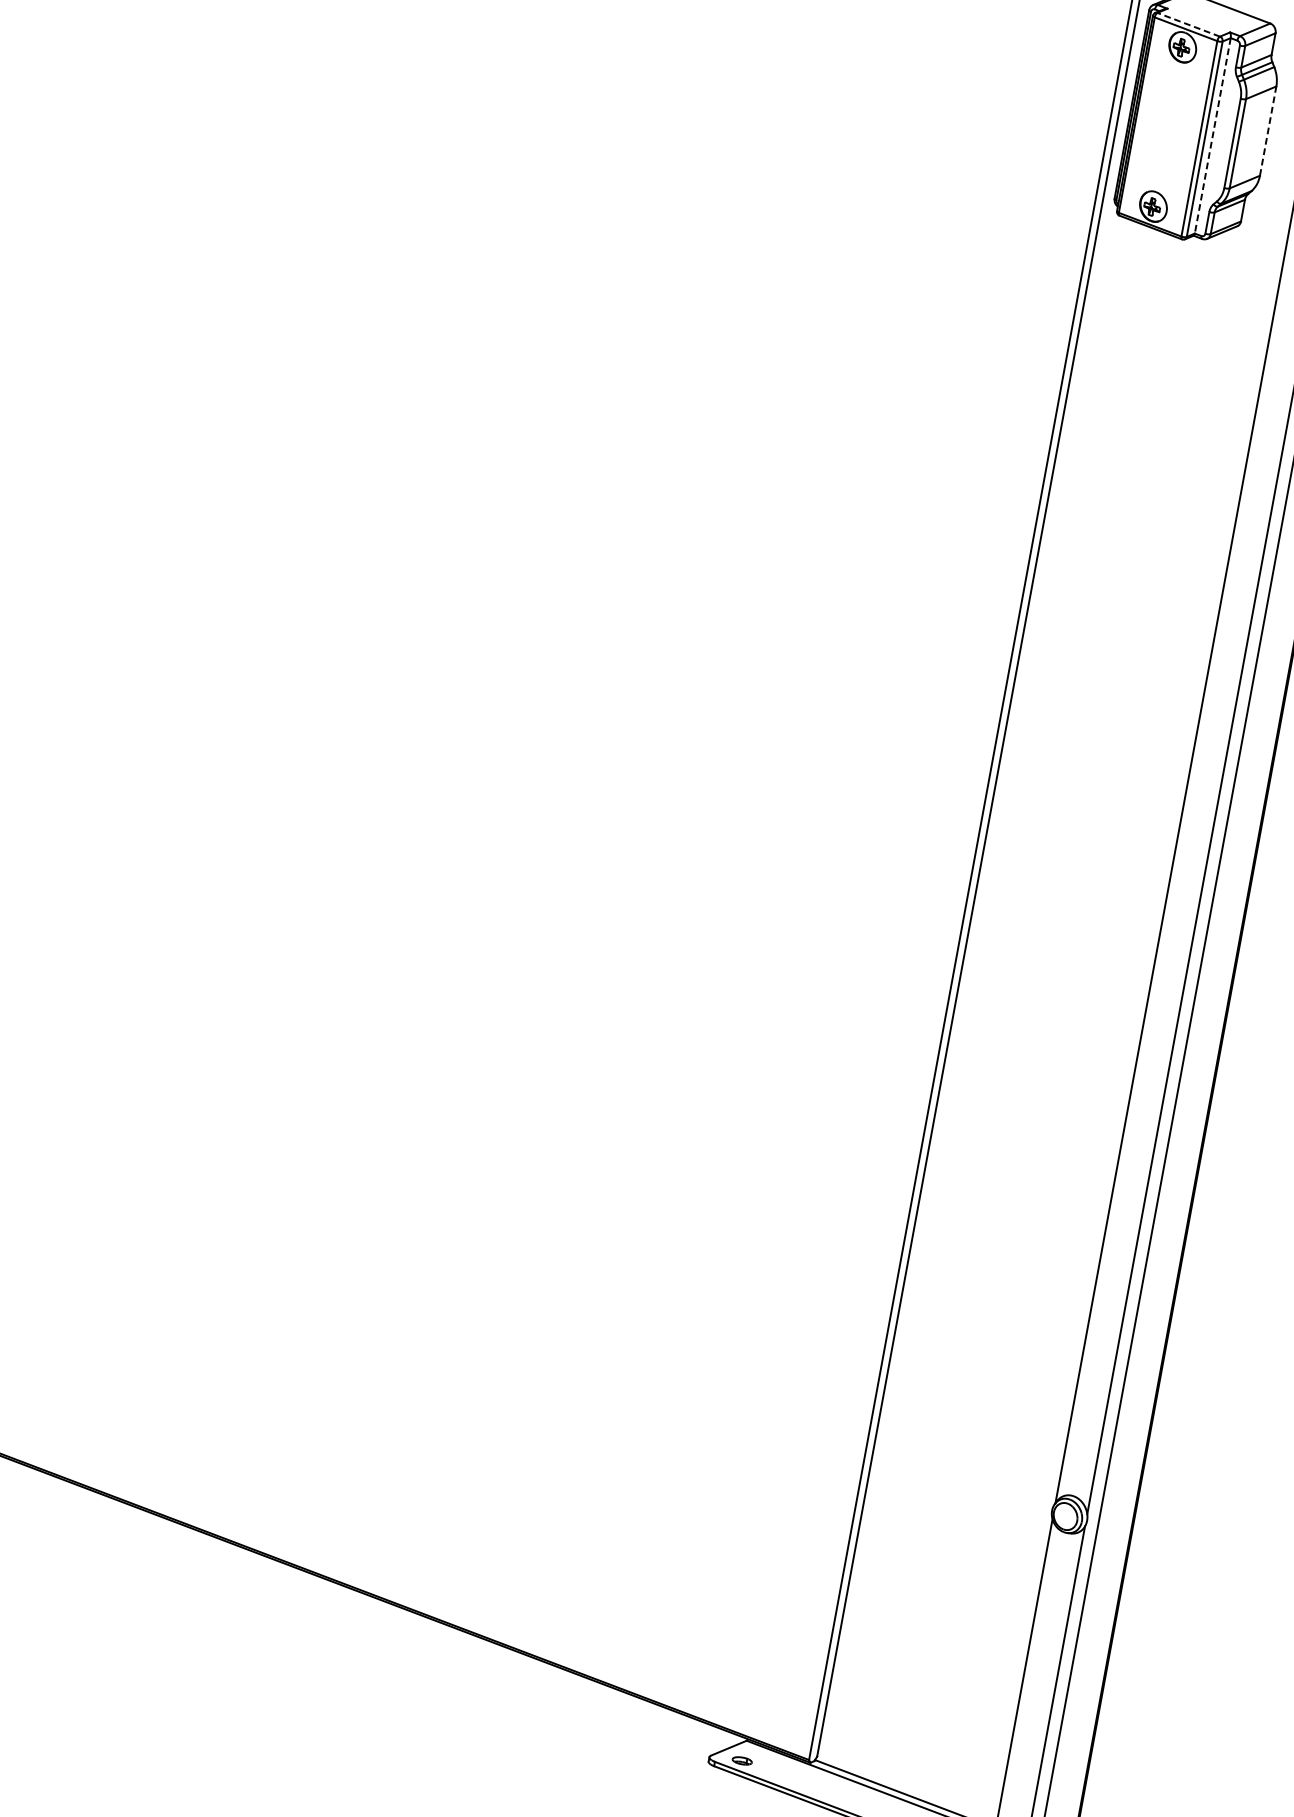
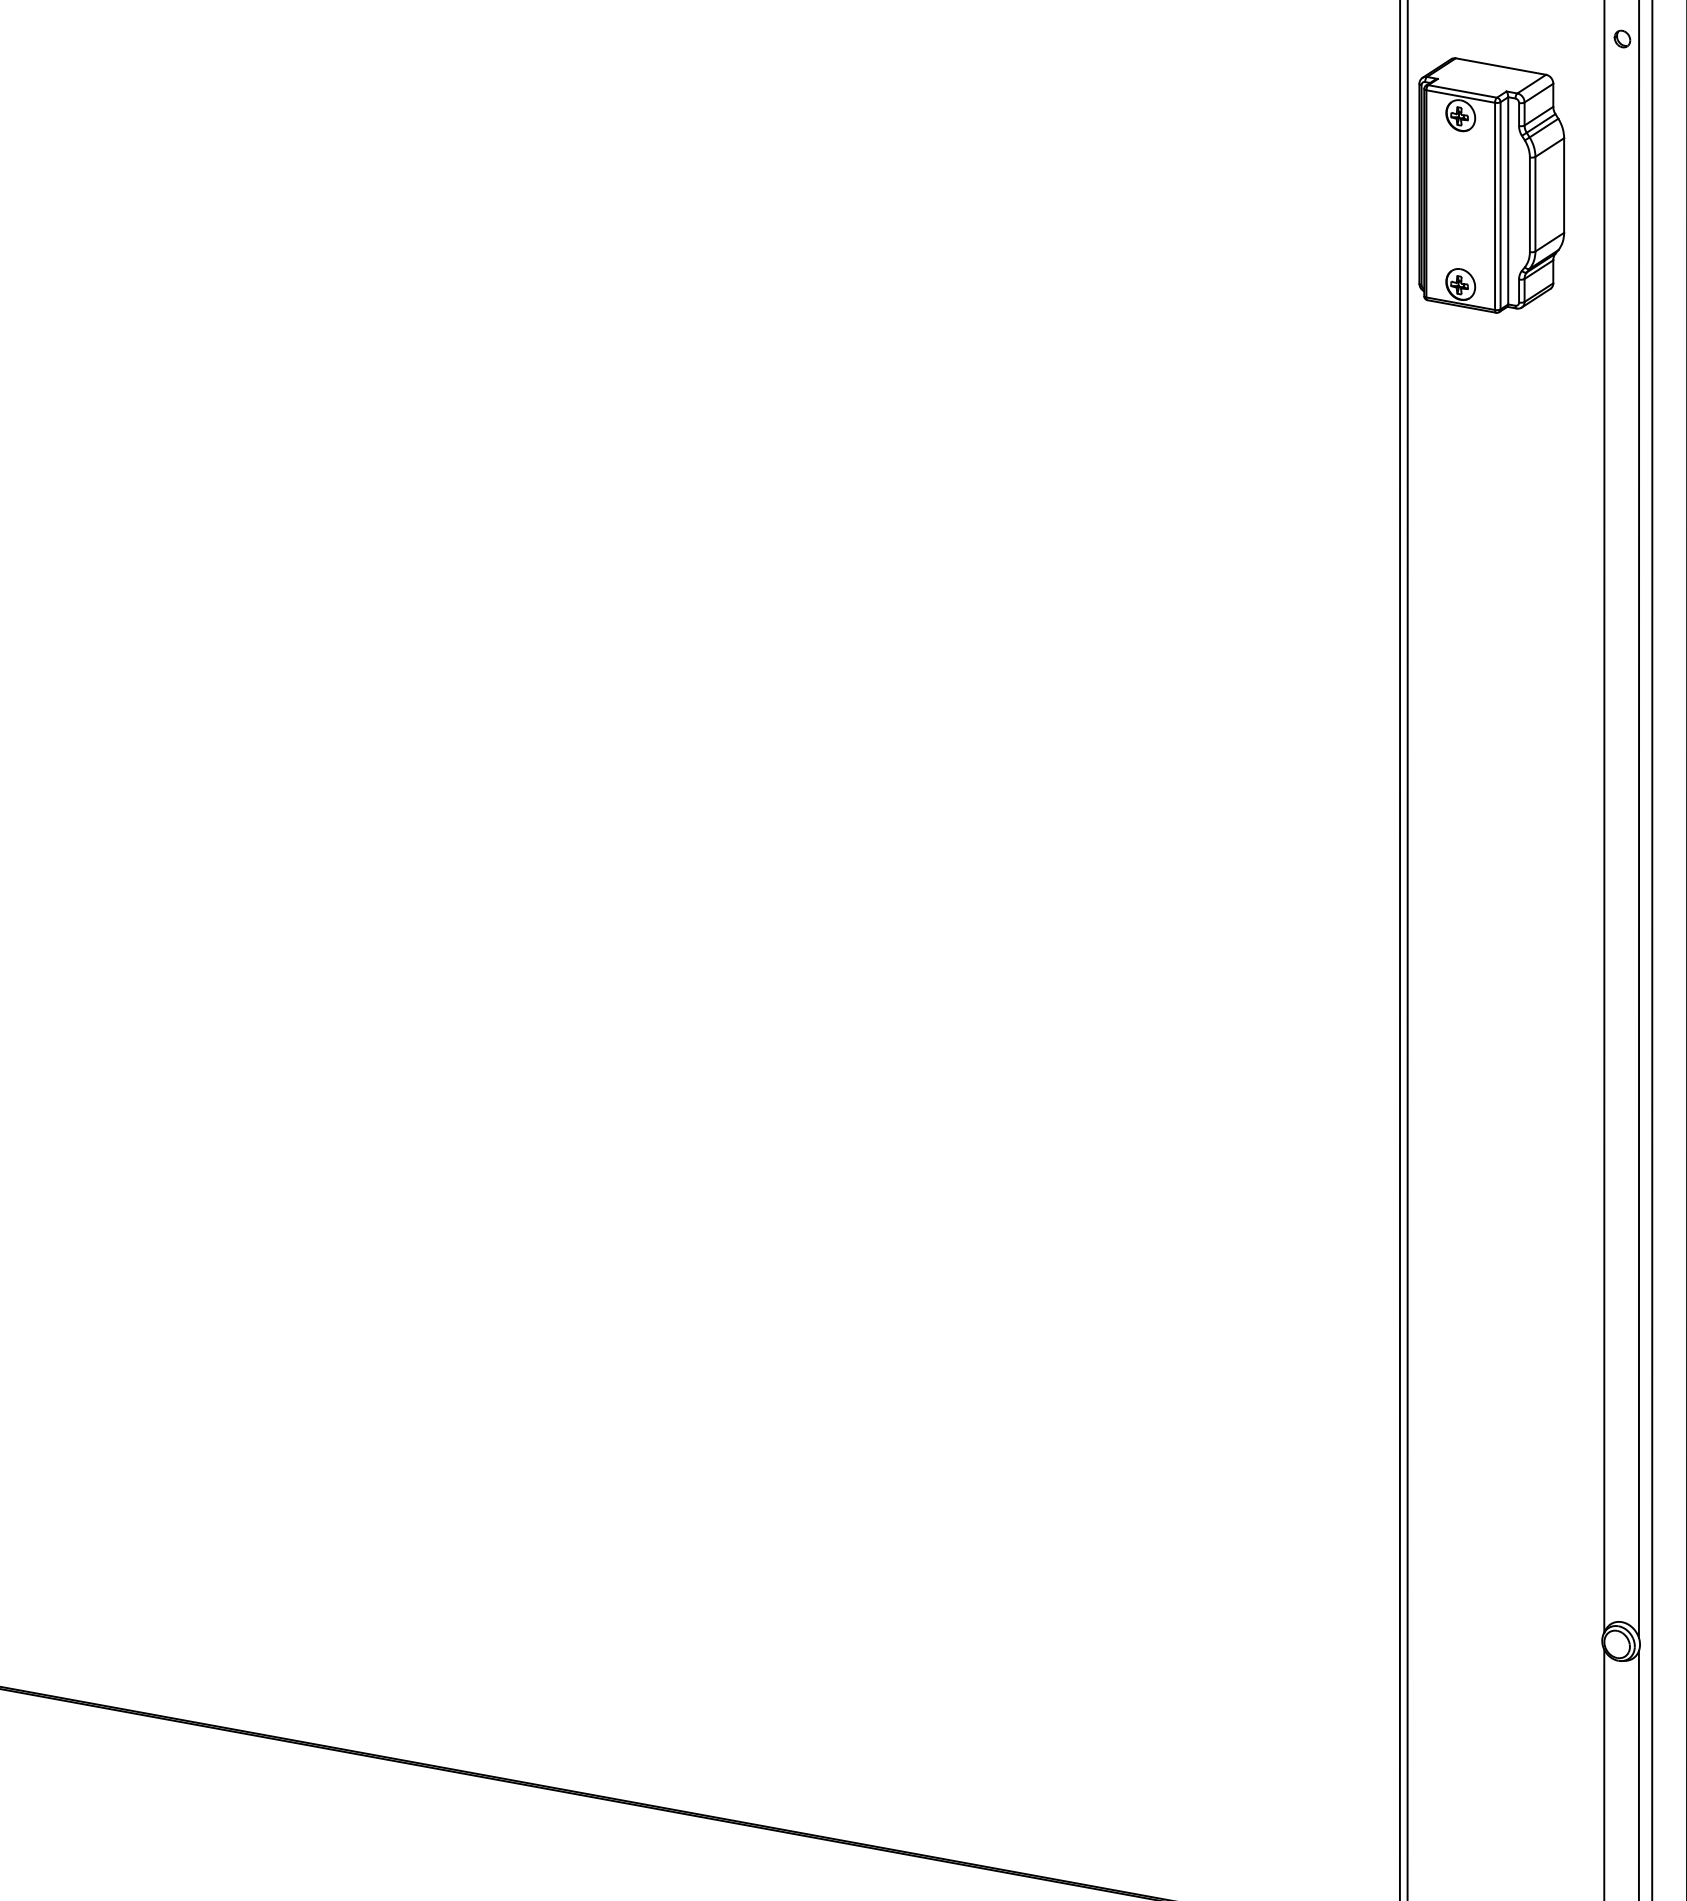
line: (1188, 24) -> (1462, 91), dashed -> solid
line: (1268, 131) -> (1564, 185), dashed -> solid
line: (1213, 135) -> (1508, 200), dashed -> solid

